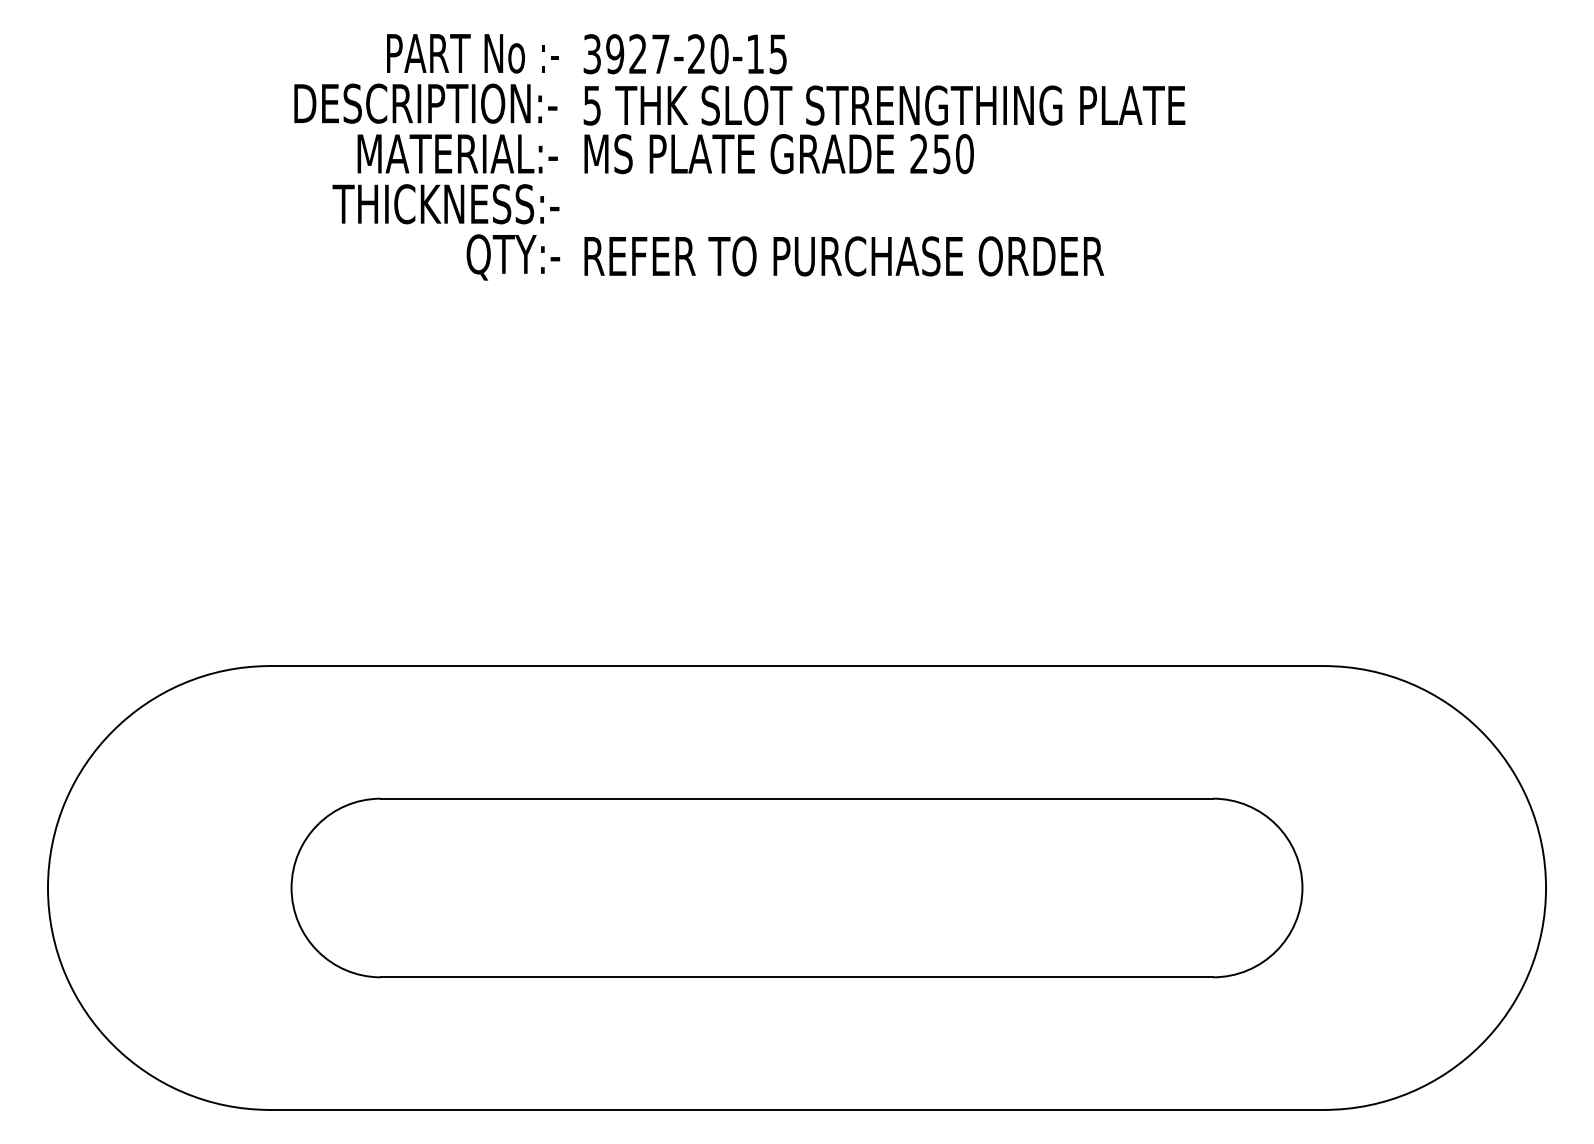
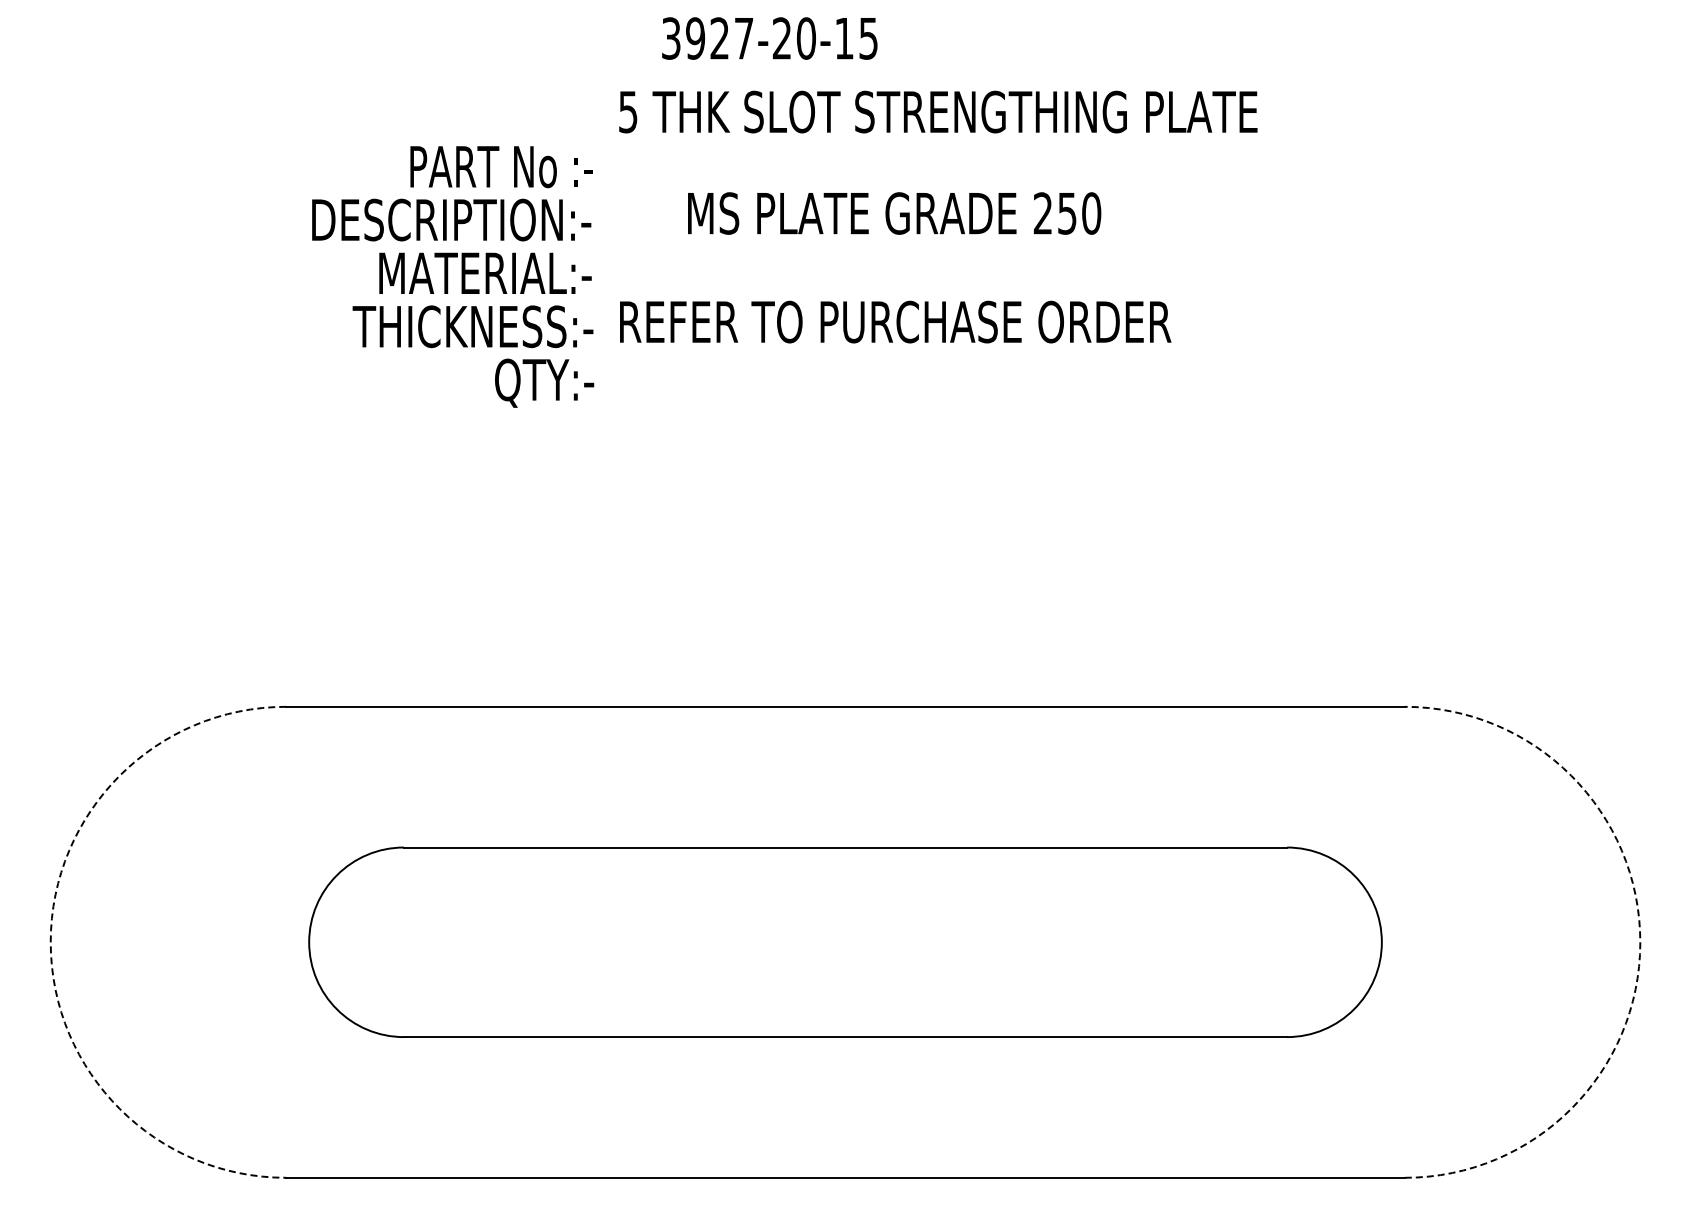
text: (684, 54) -> (769, 38), moved
text: (779, 154) -> (894, 213), moved
text: (427, 156) -> (453, 276), moved
text: (844, 255) -> (895, 321), moved
arc: (47, 888) -> (50, 942), solid -> dashed
arc: (1546, 888) -> (1640, 942), solid -> dashed

